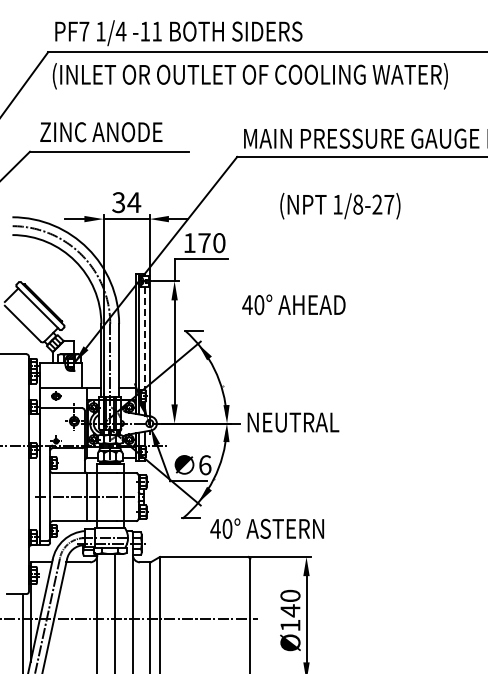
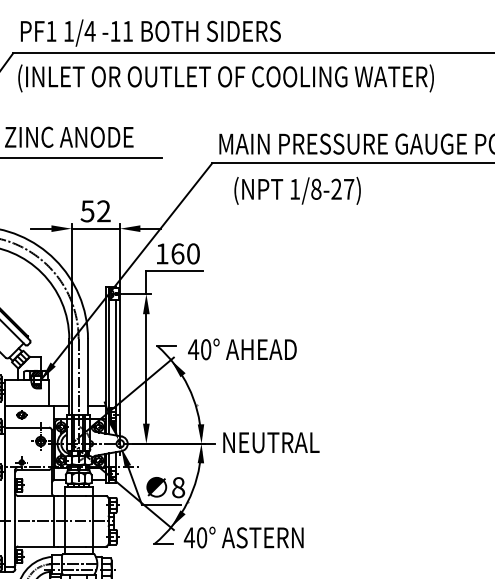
text: (84, 31) -> (51, 31), PF7 -> PF1
text: (127, 202) -> (96, 211), 34 -> 52
text: (340, 206) -> (297, 191), moved
text: (204, 243) -> (177, 254), 170 -> 160
text: (293, 304) -> (241, 349), moved
line: (145, 338) -> (115, 354), dashed -> solid
text: (205, 465) -> (178, 487), 6 -> 8
text: (266, 528) -> (243, 537), moved

